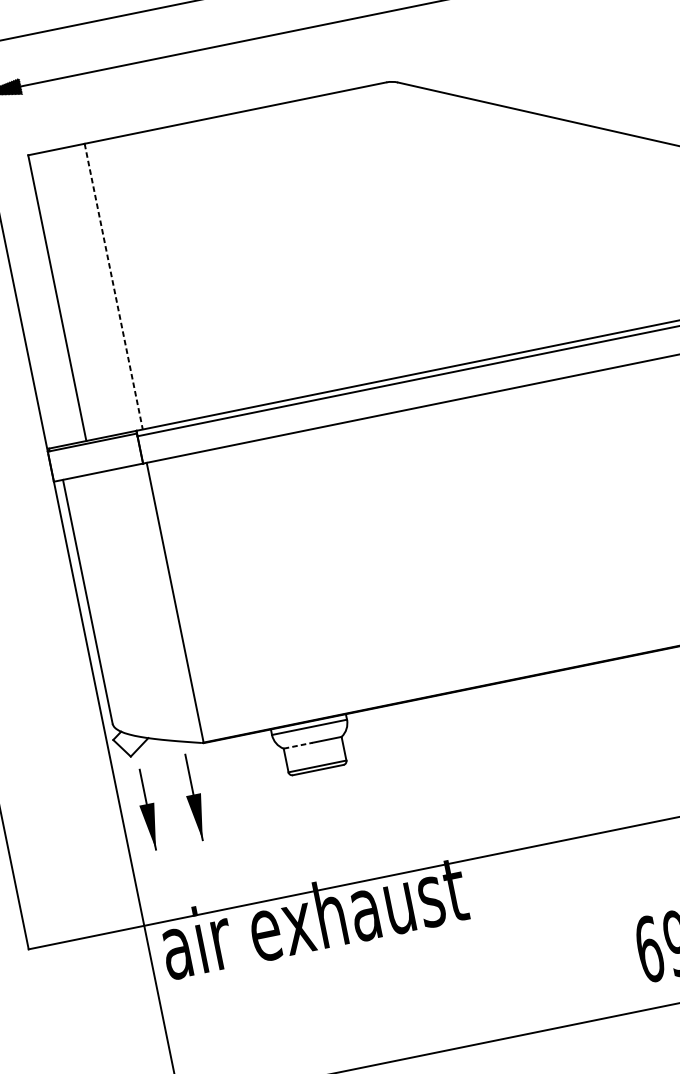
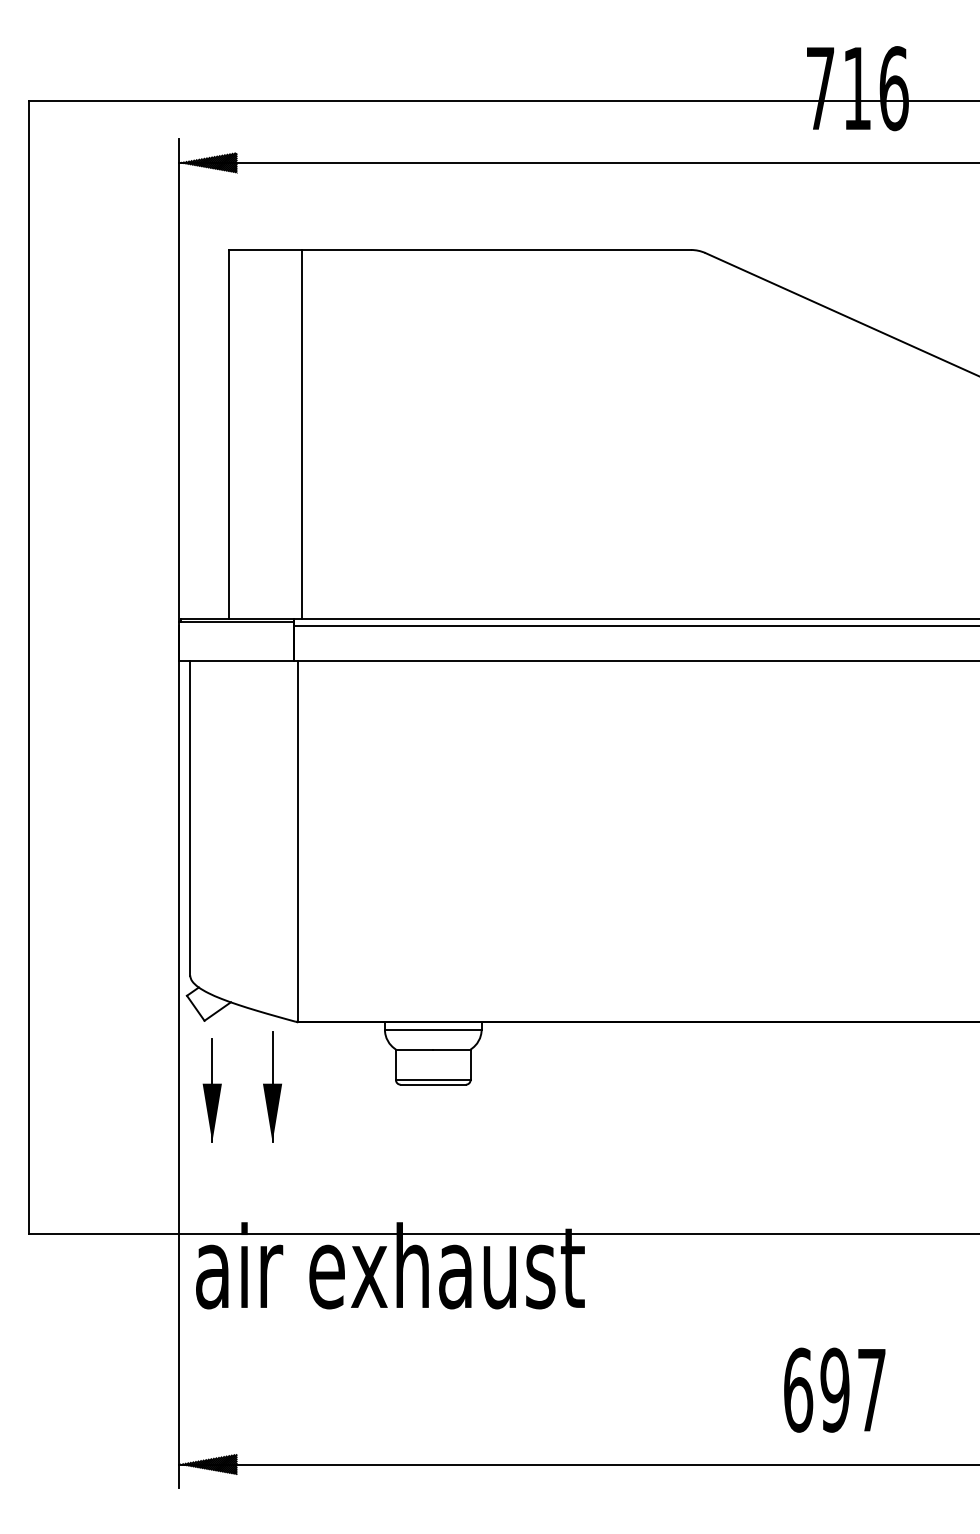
line: (113, 286) -> (301, 434), dashed -> solid
line: (298, 745) -> (414, 1049), dashed -> solid

